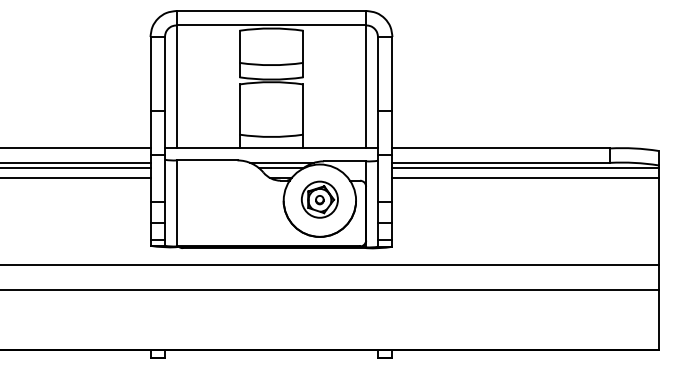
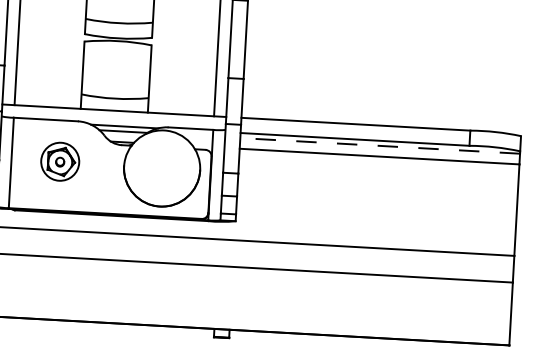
line: (525, 167) -> (380, 145), solid -> dashed
part: (319, 199) -> (59, 161), moved

